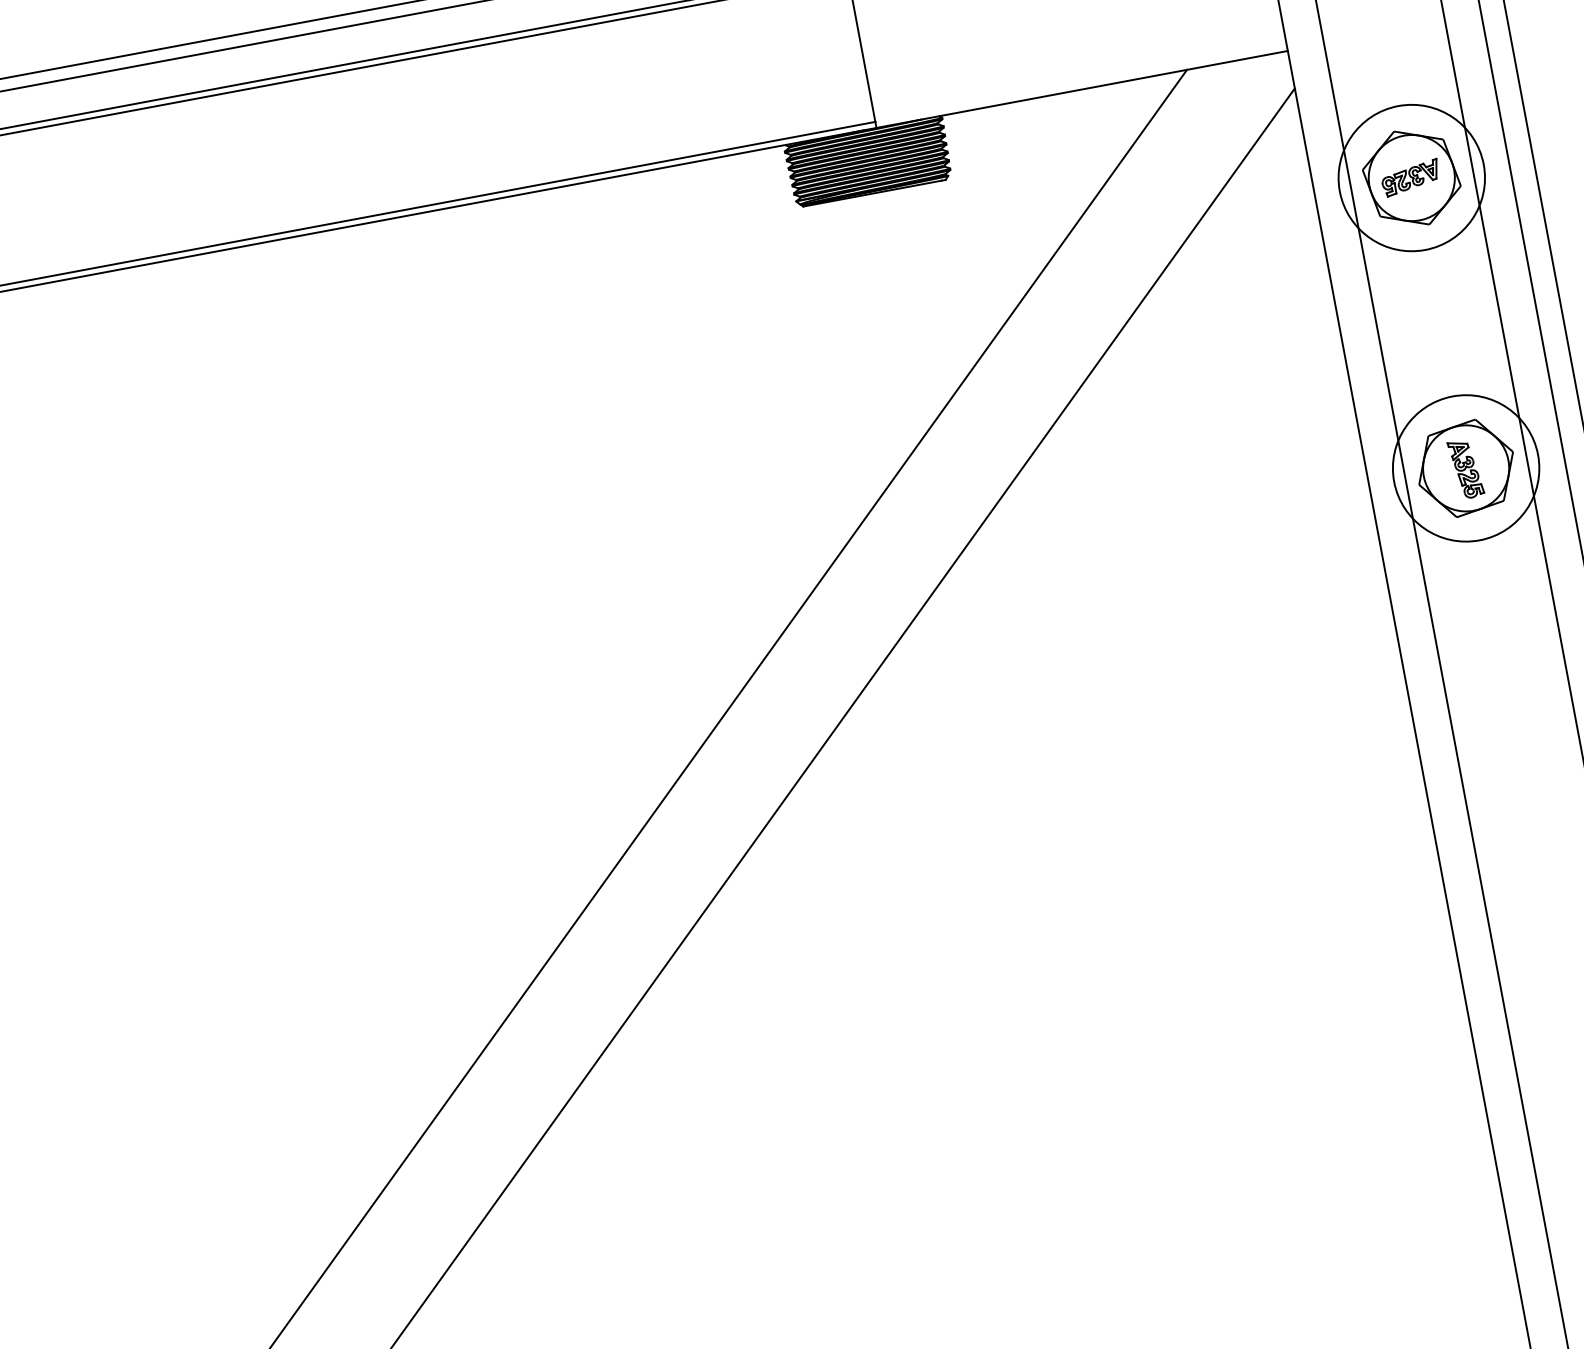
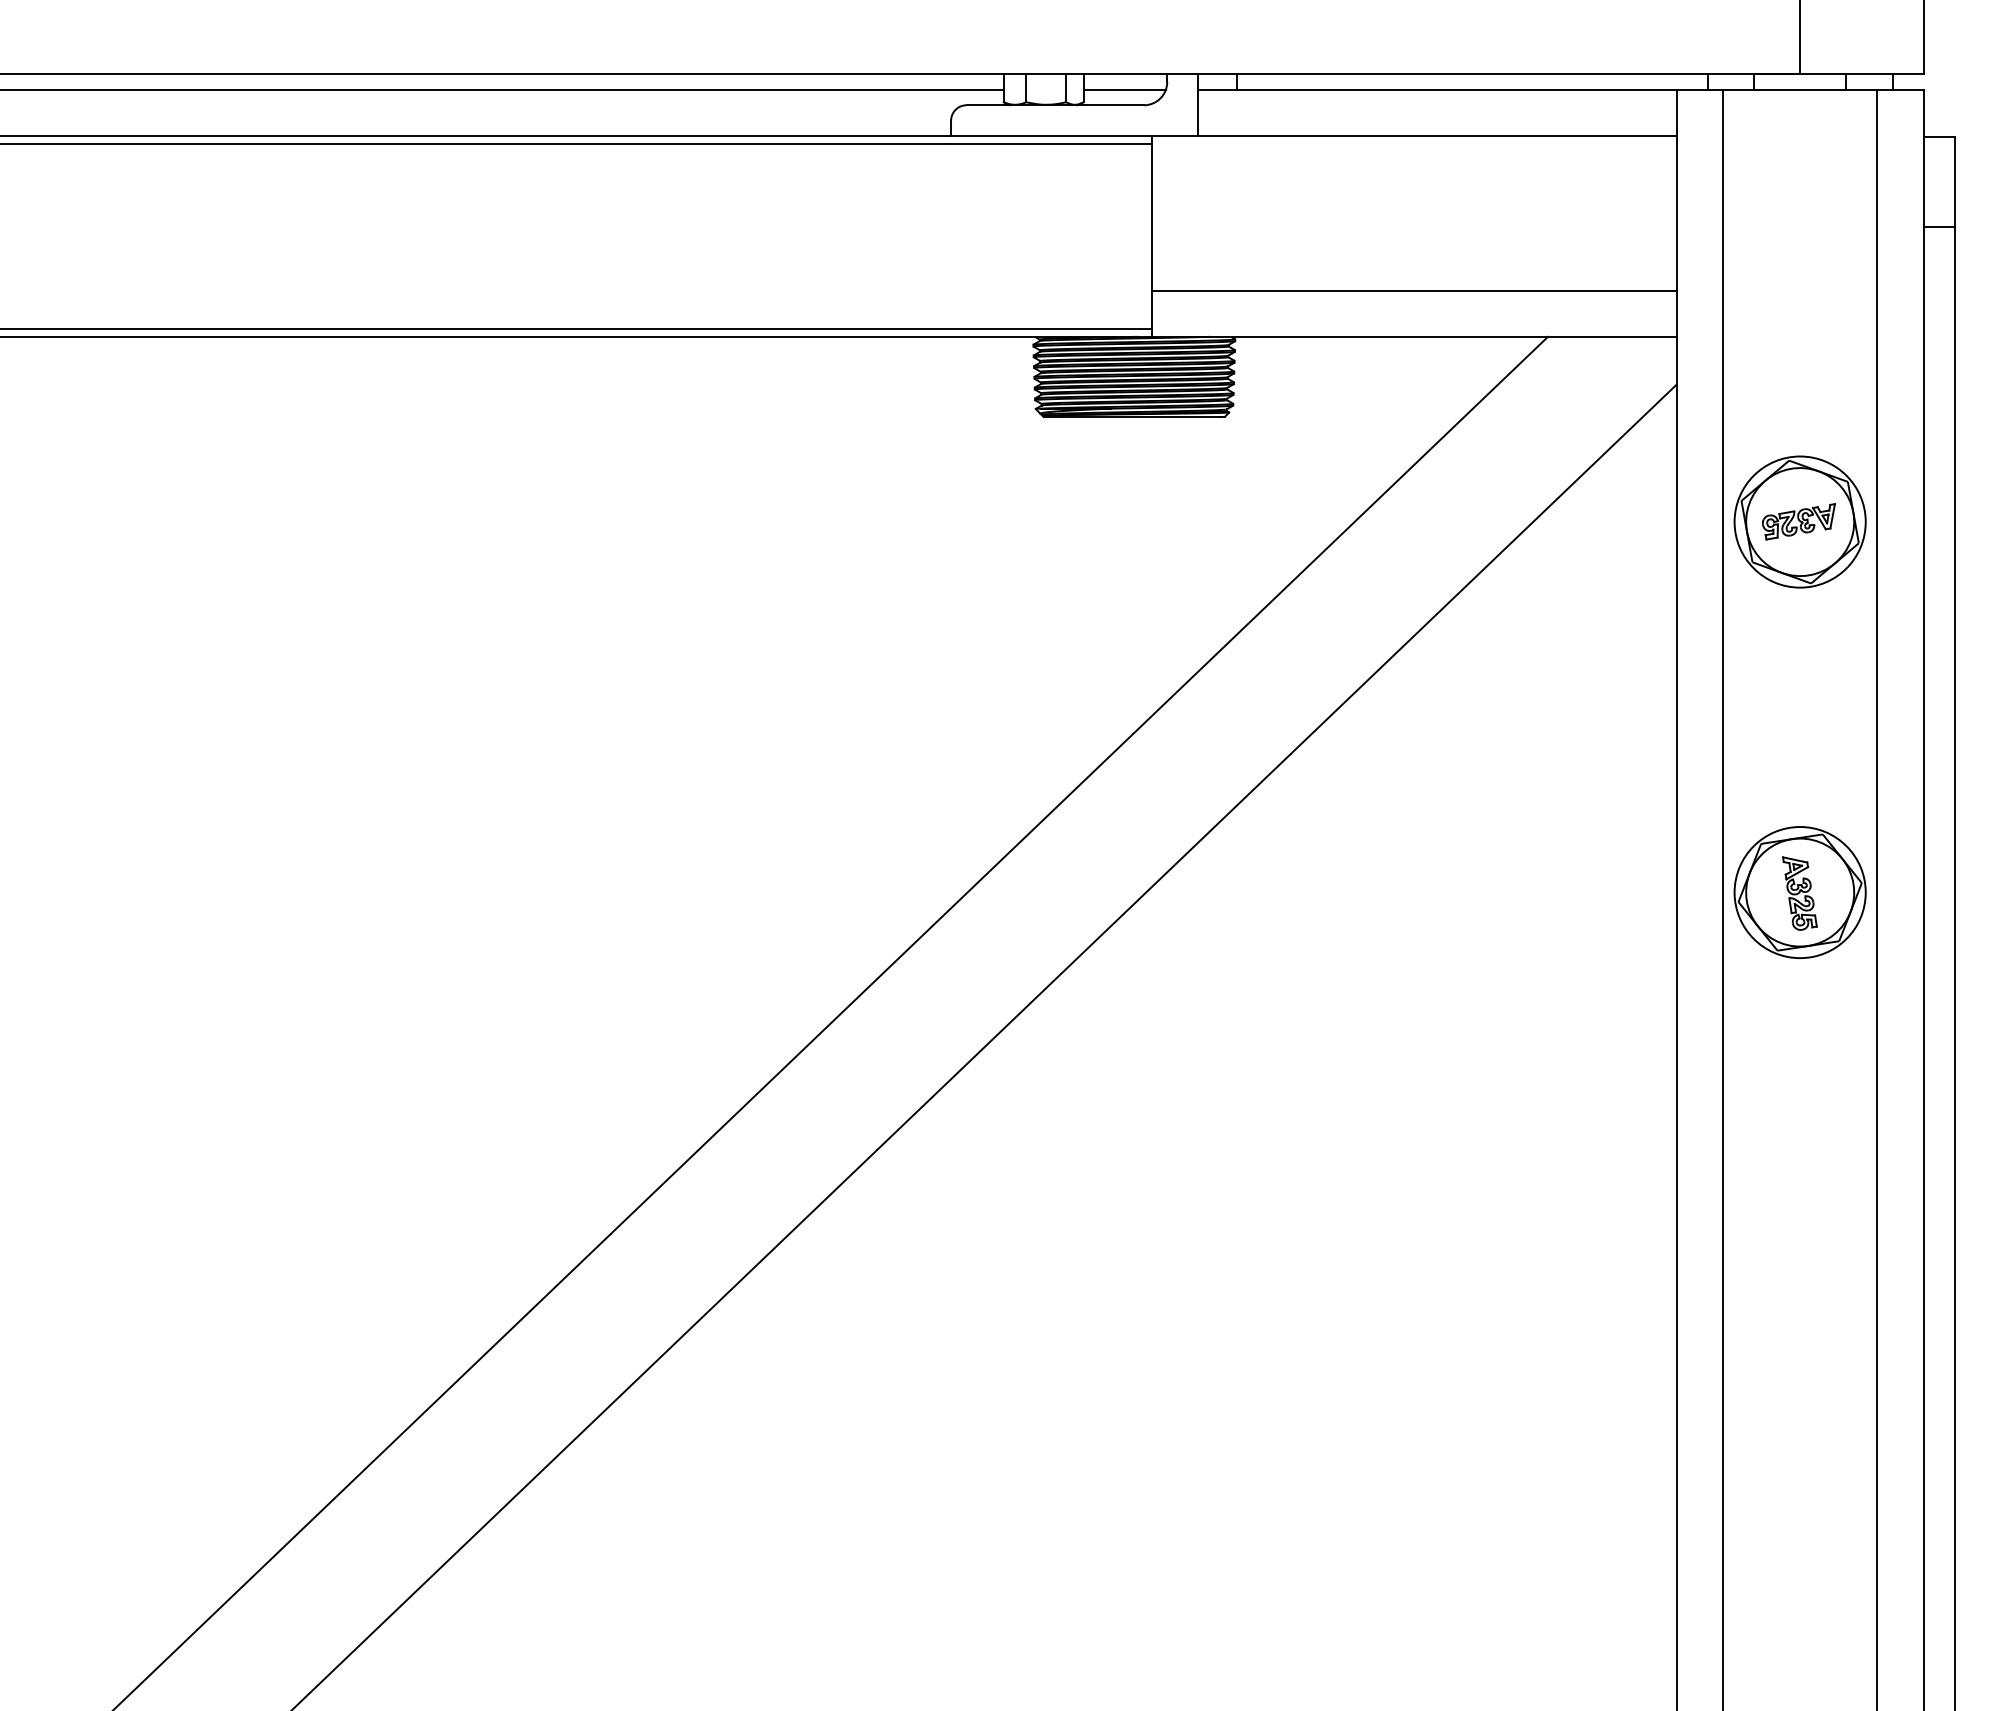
line: (1074, 53) -> (1413, 290), added
circle: (1411, 177) -> (1799, 521), size x0.71
circle: (1465, 468) -> (1799, 892), size x0.71

